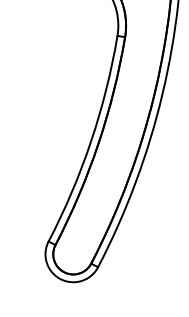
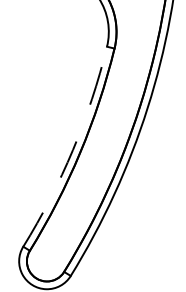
arc: (91, 141) -> (73, 150), solid -> dashed

